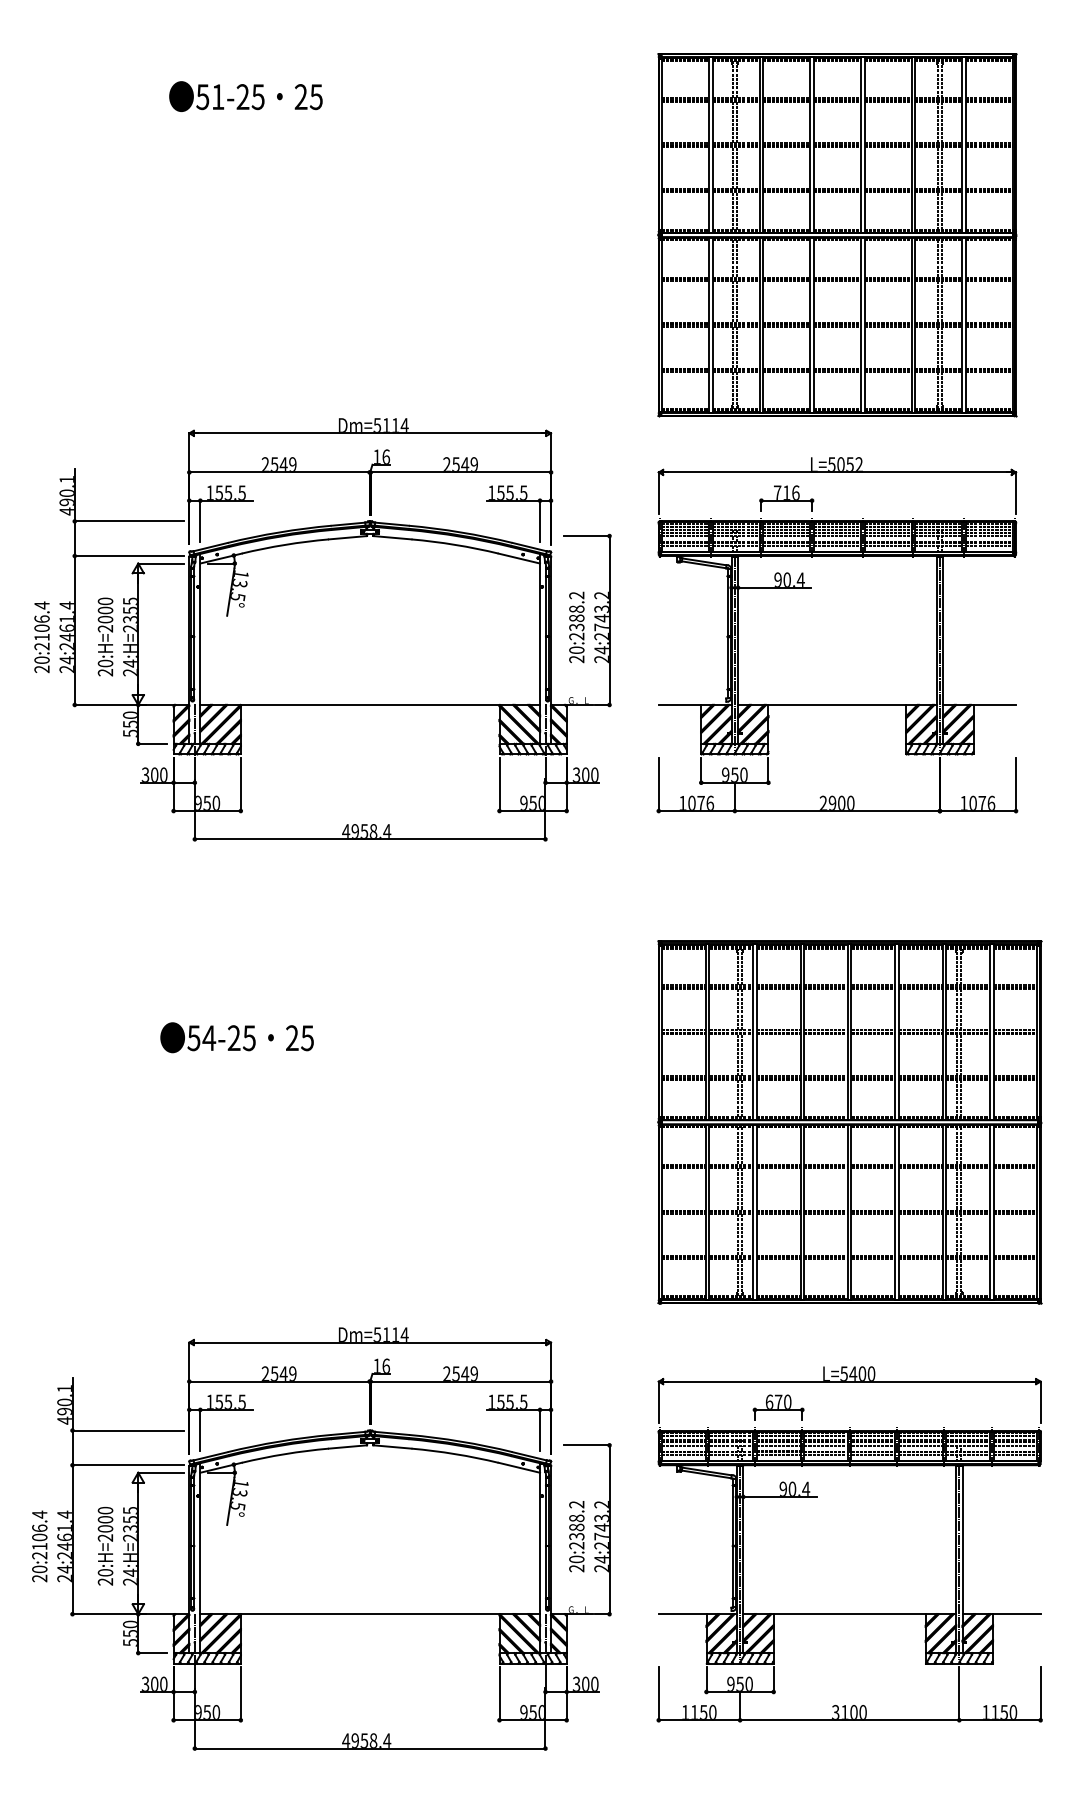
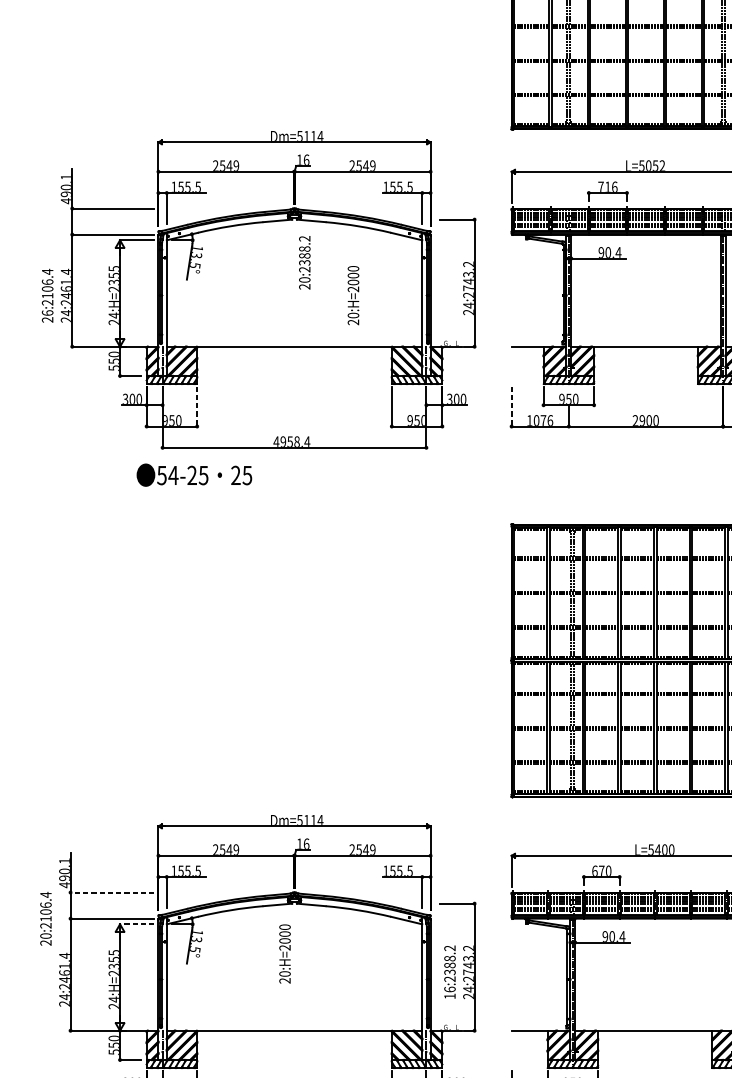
text: (576, 627) -> (304, 262), moved
text: (105, 636) -> (353, 295), moved
text: (41, 659) -> (47, 312), 20:2106.4 -> 26:2106.4
line: (240, 784) -> (196, 406), solid -> dashed
line: (658, 784) -> (511, 406), solid -> dashed
text: (236, 1037) -> (193, 475), moved
line: (128, 1430) -> (112, 892), solid -> dashed
line: (161, 1472) -> (137, 924), solid -> dashed
text: (39, 1546) -> (45, 918), moved
text: (105, 1546) -> (284, 954), moved
text: (576, 1563) -> (449, 992), 20:2388.2 -> 16:2388.2

